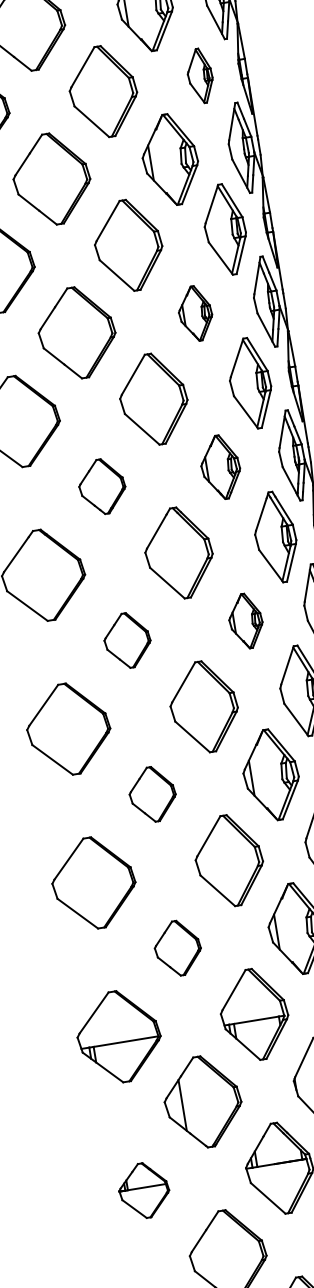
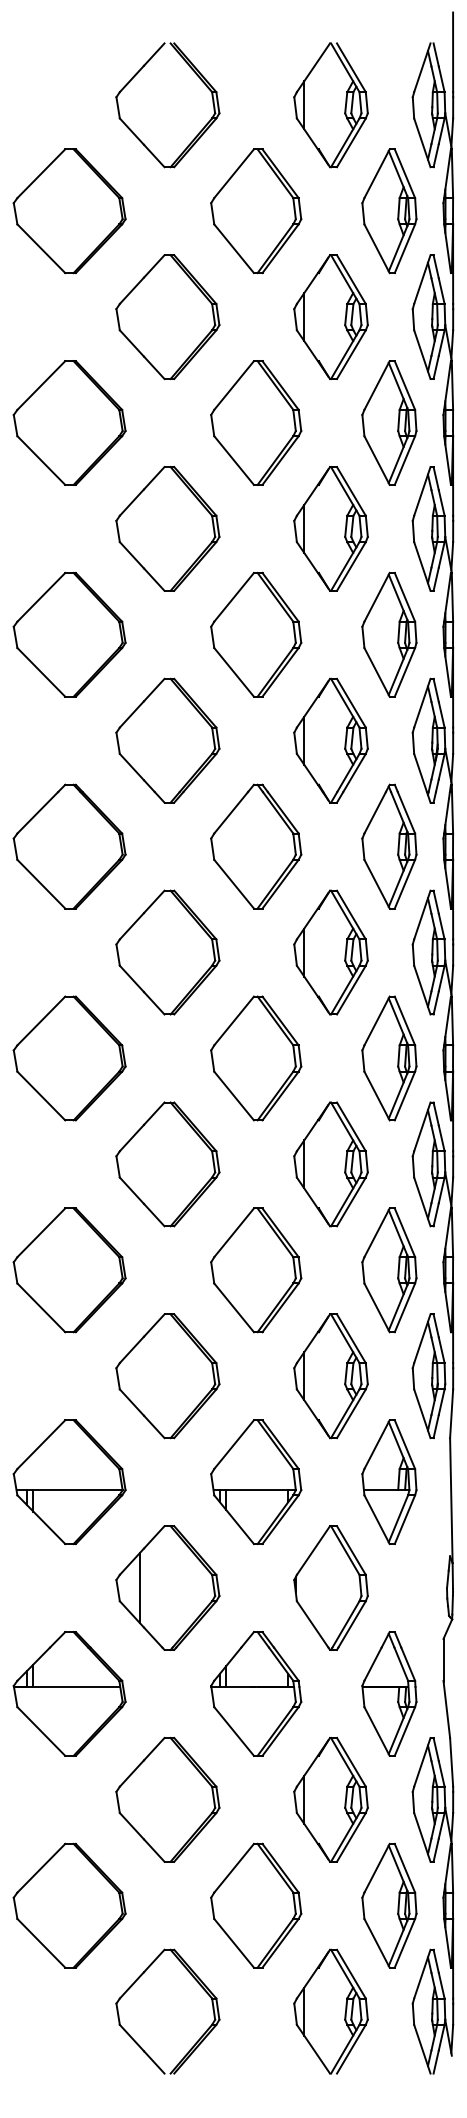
part: (200, 76) -> (389, 211), size x1.67
part: (195, 313) -> (330, 528), size x1.67
part: (220, 467) -> (330, 740), size x1.43
part: (101, 486) -> (167, 740), size x1.67
part: (245, 621) -> (330, 952), size x1.67
part: (127, 640) -> (167, 952), size x1.67
part: (152, 794) -> (167, 1164), size x1.67
part: (177, 948) -> (167, 1376), size x1.67
part: (144, 1190) -> (69, 1693), size x1.67

